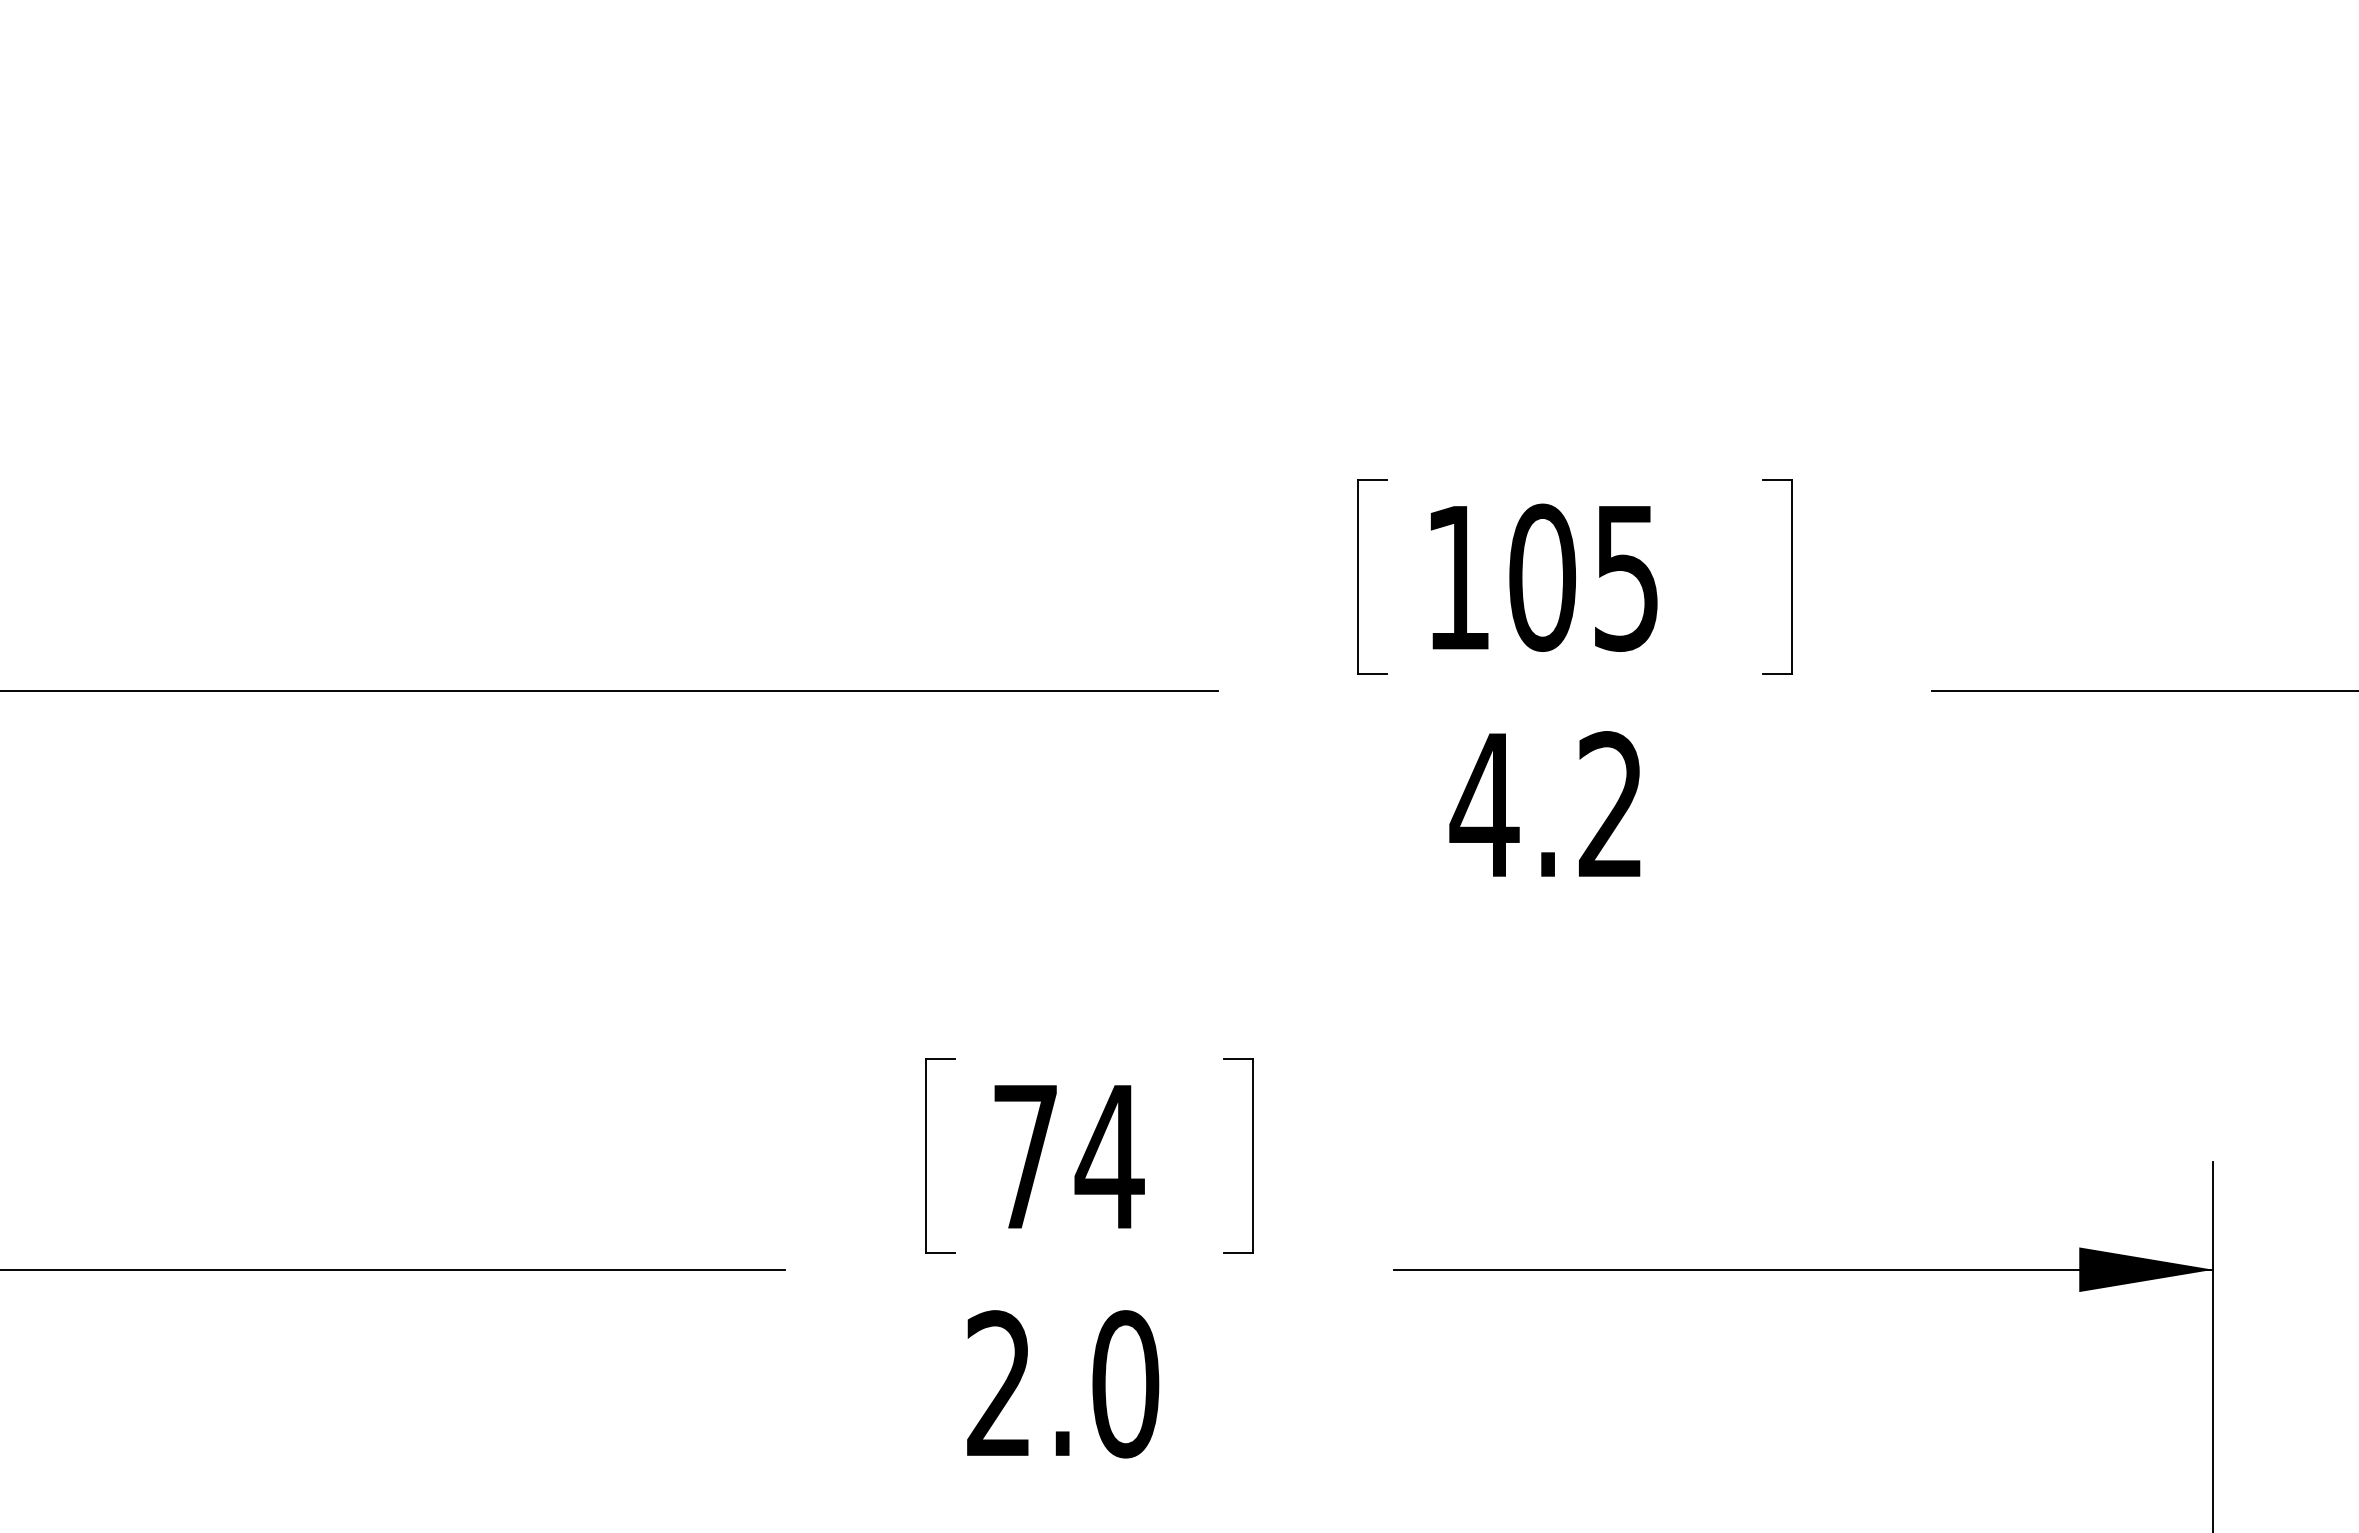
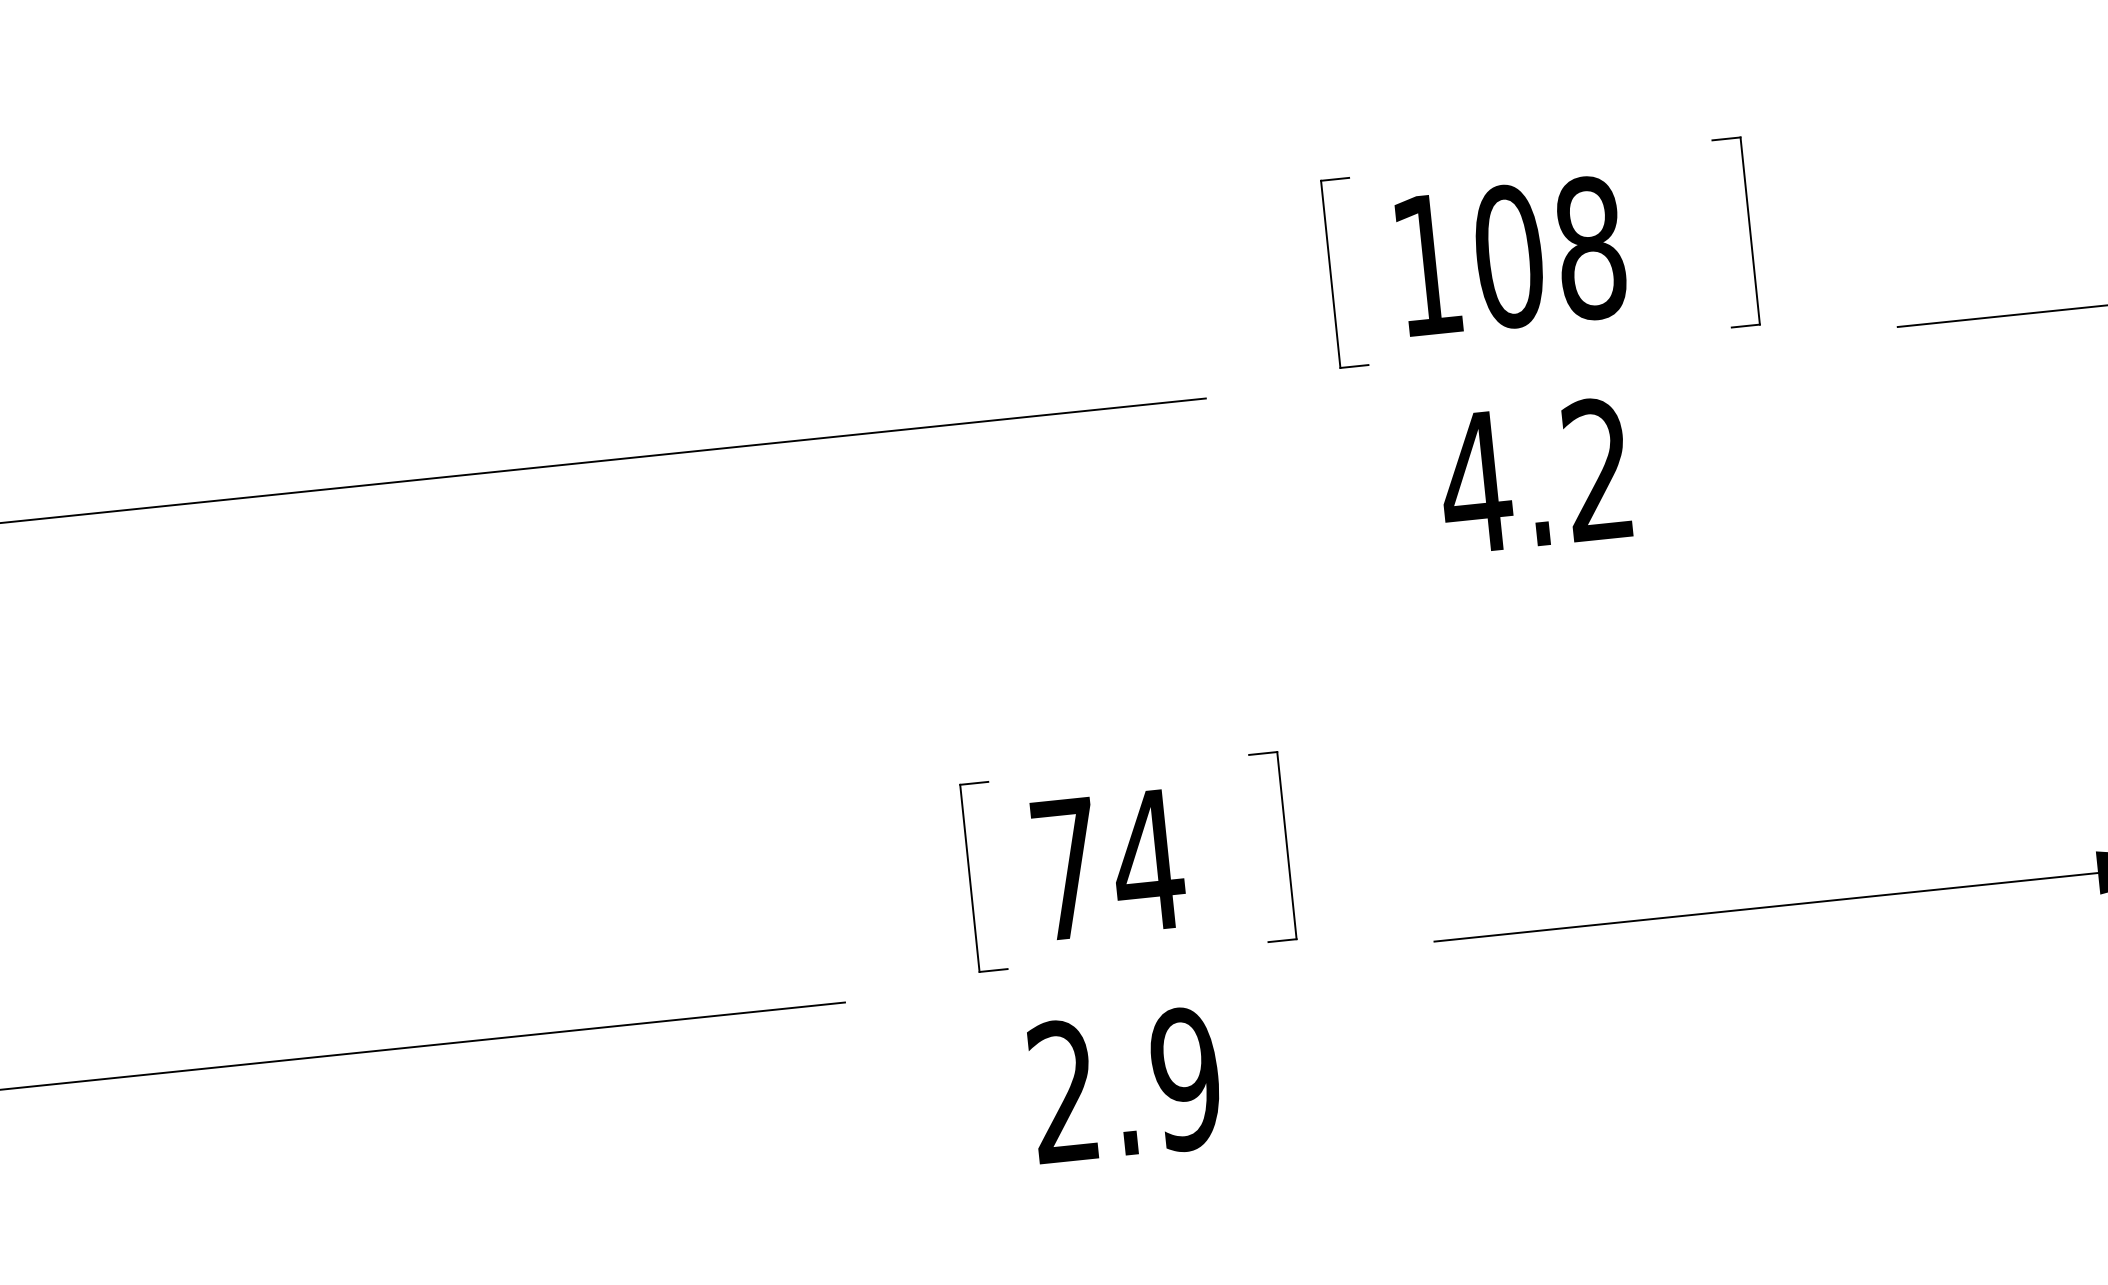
text: (1626, 577) -> (1590, 248), 105 -> 108
text: (1125, 1384) -> (1186, 1079), 2.0 -> 2.9

